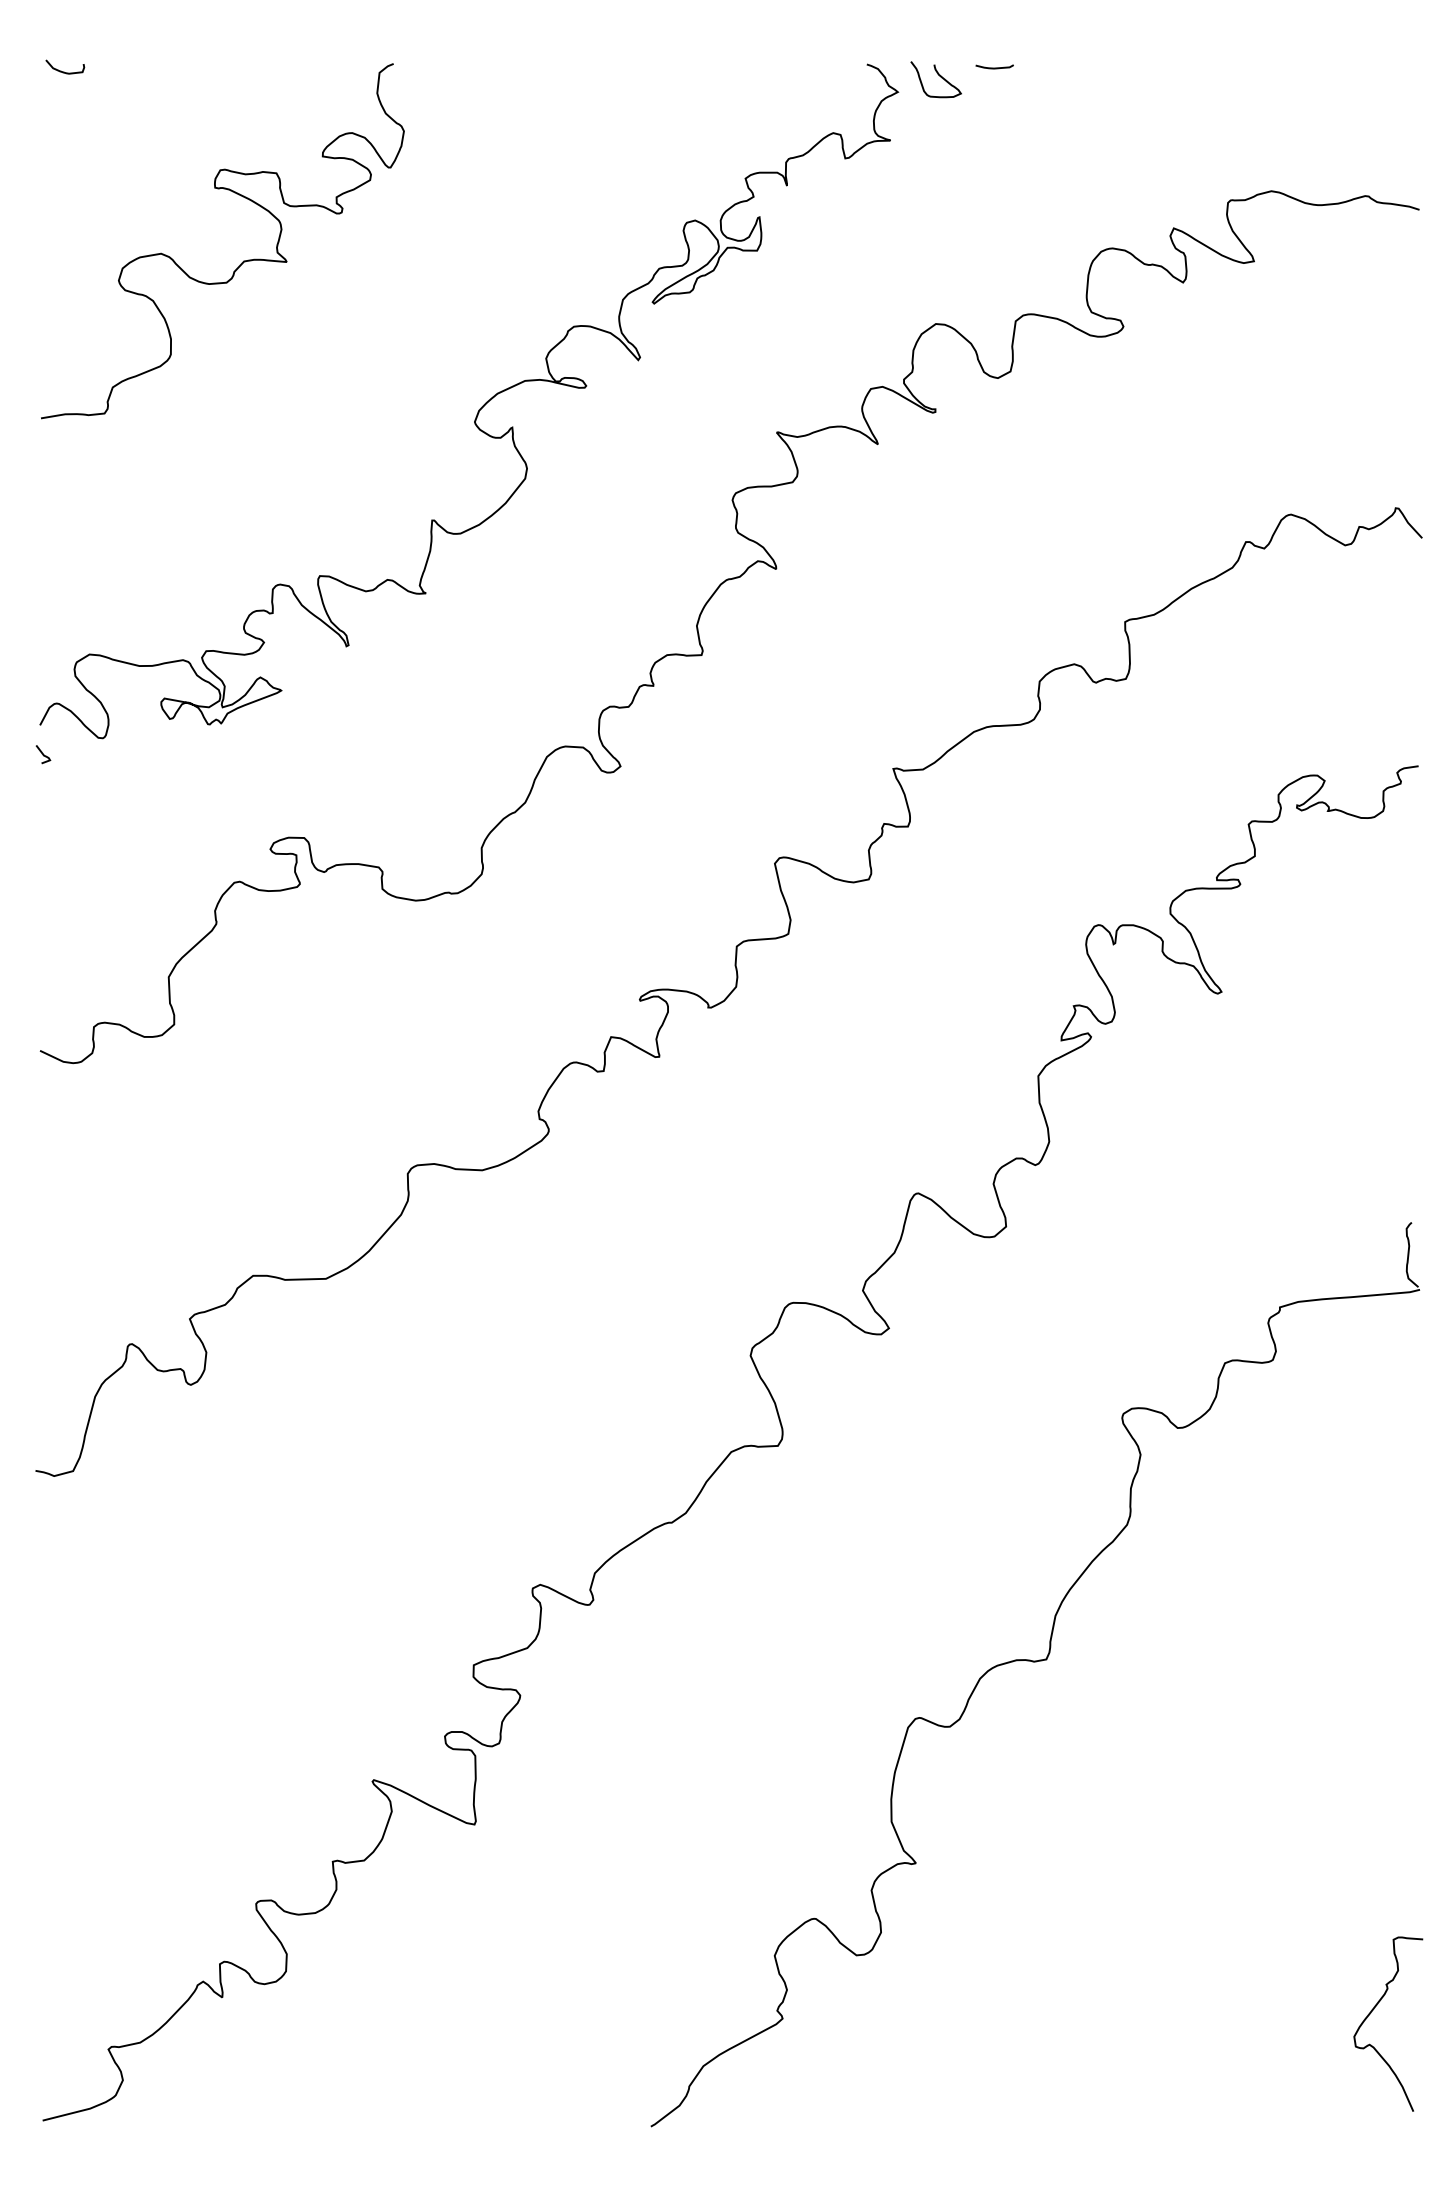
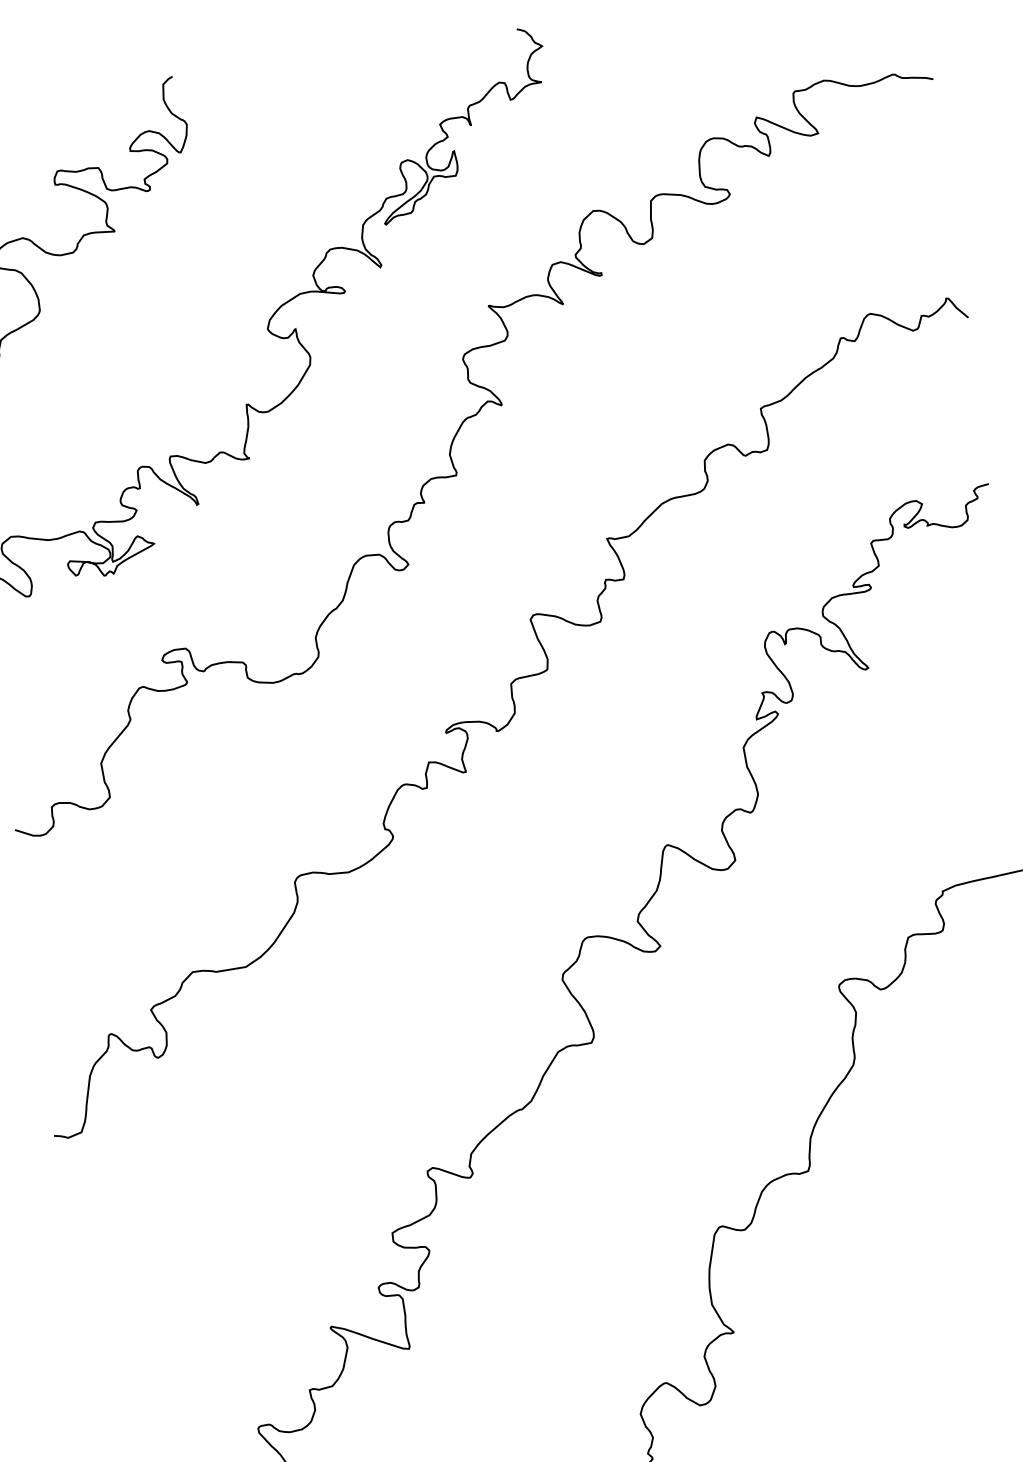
curve: (994, 67) -> (609, 18), removed
curve: (938, 75) -> (569, 30), removed

